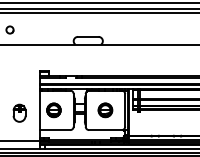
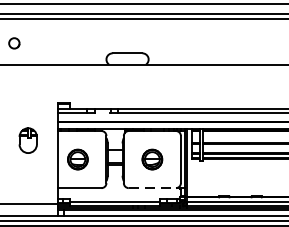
part: (19, 112) -> (28, 139), moved
line: (105, 130) -> (152, 188), solid -> dashed

